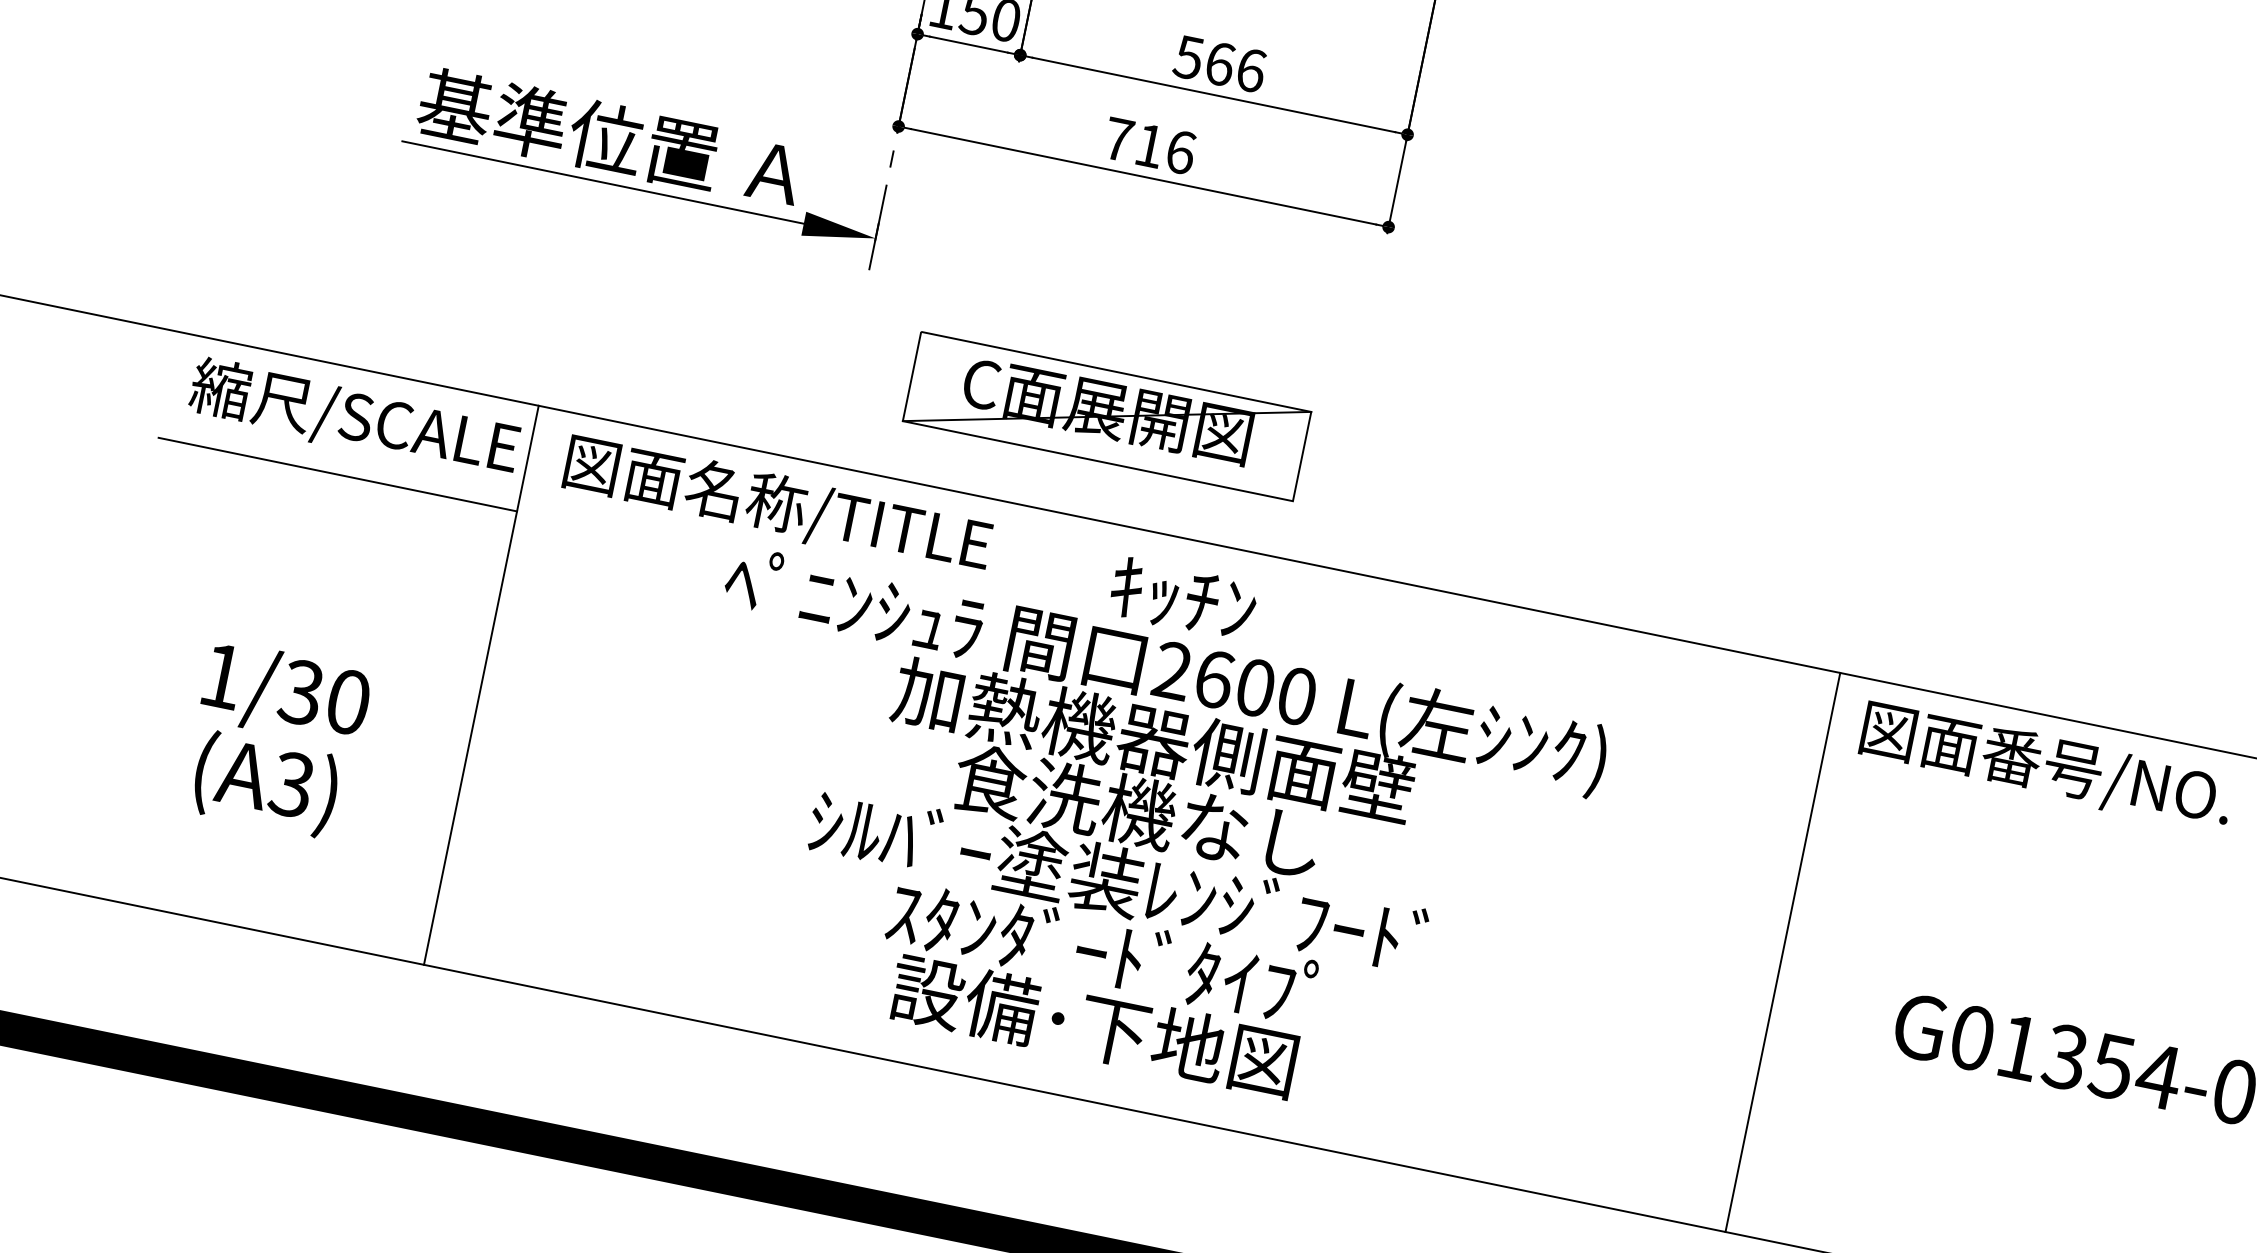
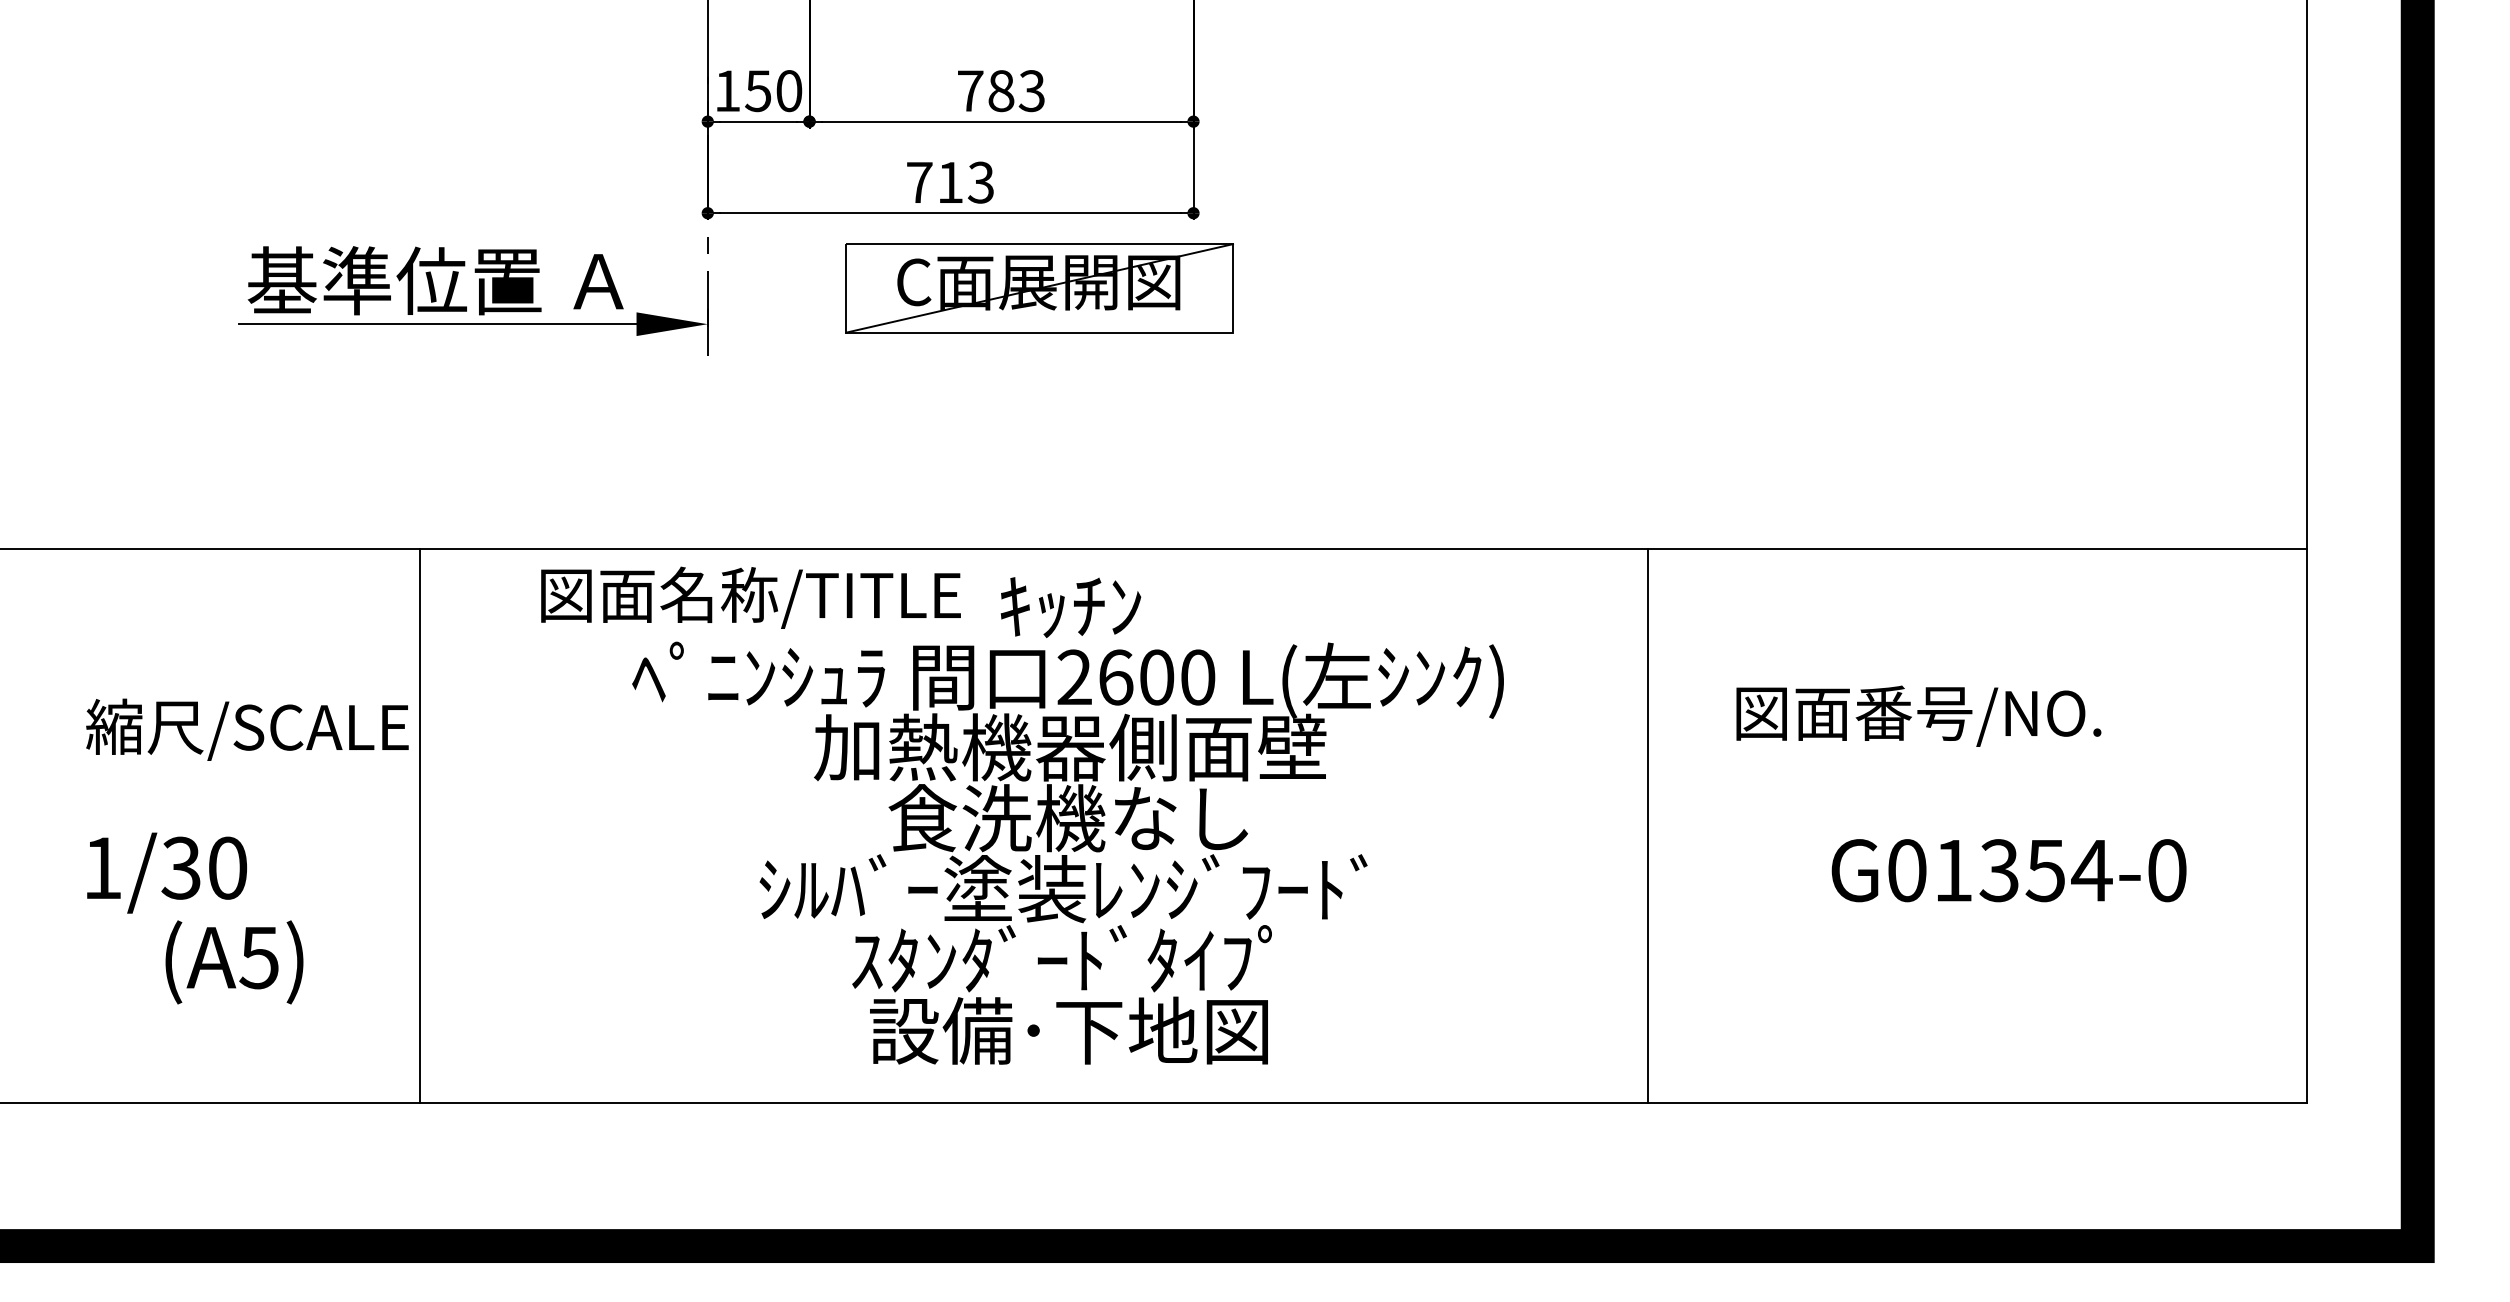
text: (1220, 64) -> (1001, 91), 566 -> 783
text: (1180, 151) -> (980, 182), 716 -> 713
part: (1106, 416) -> (1039, 288), moved
text: (354, 418) -> (247, 729), moved
line: (337, 474) -> (241, 653), removed
text: (777, 505) -> (750, 597), moved
text: (285, 693) -> (166, 872), moved
text: (2046, 766) -> (1918, 715), moved
text: (291, 784) -> (258, 957), (A3) -> (A5)
line: (1783, 952) -> (1648, 826), moved

